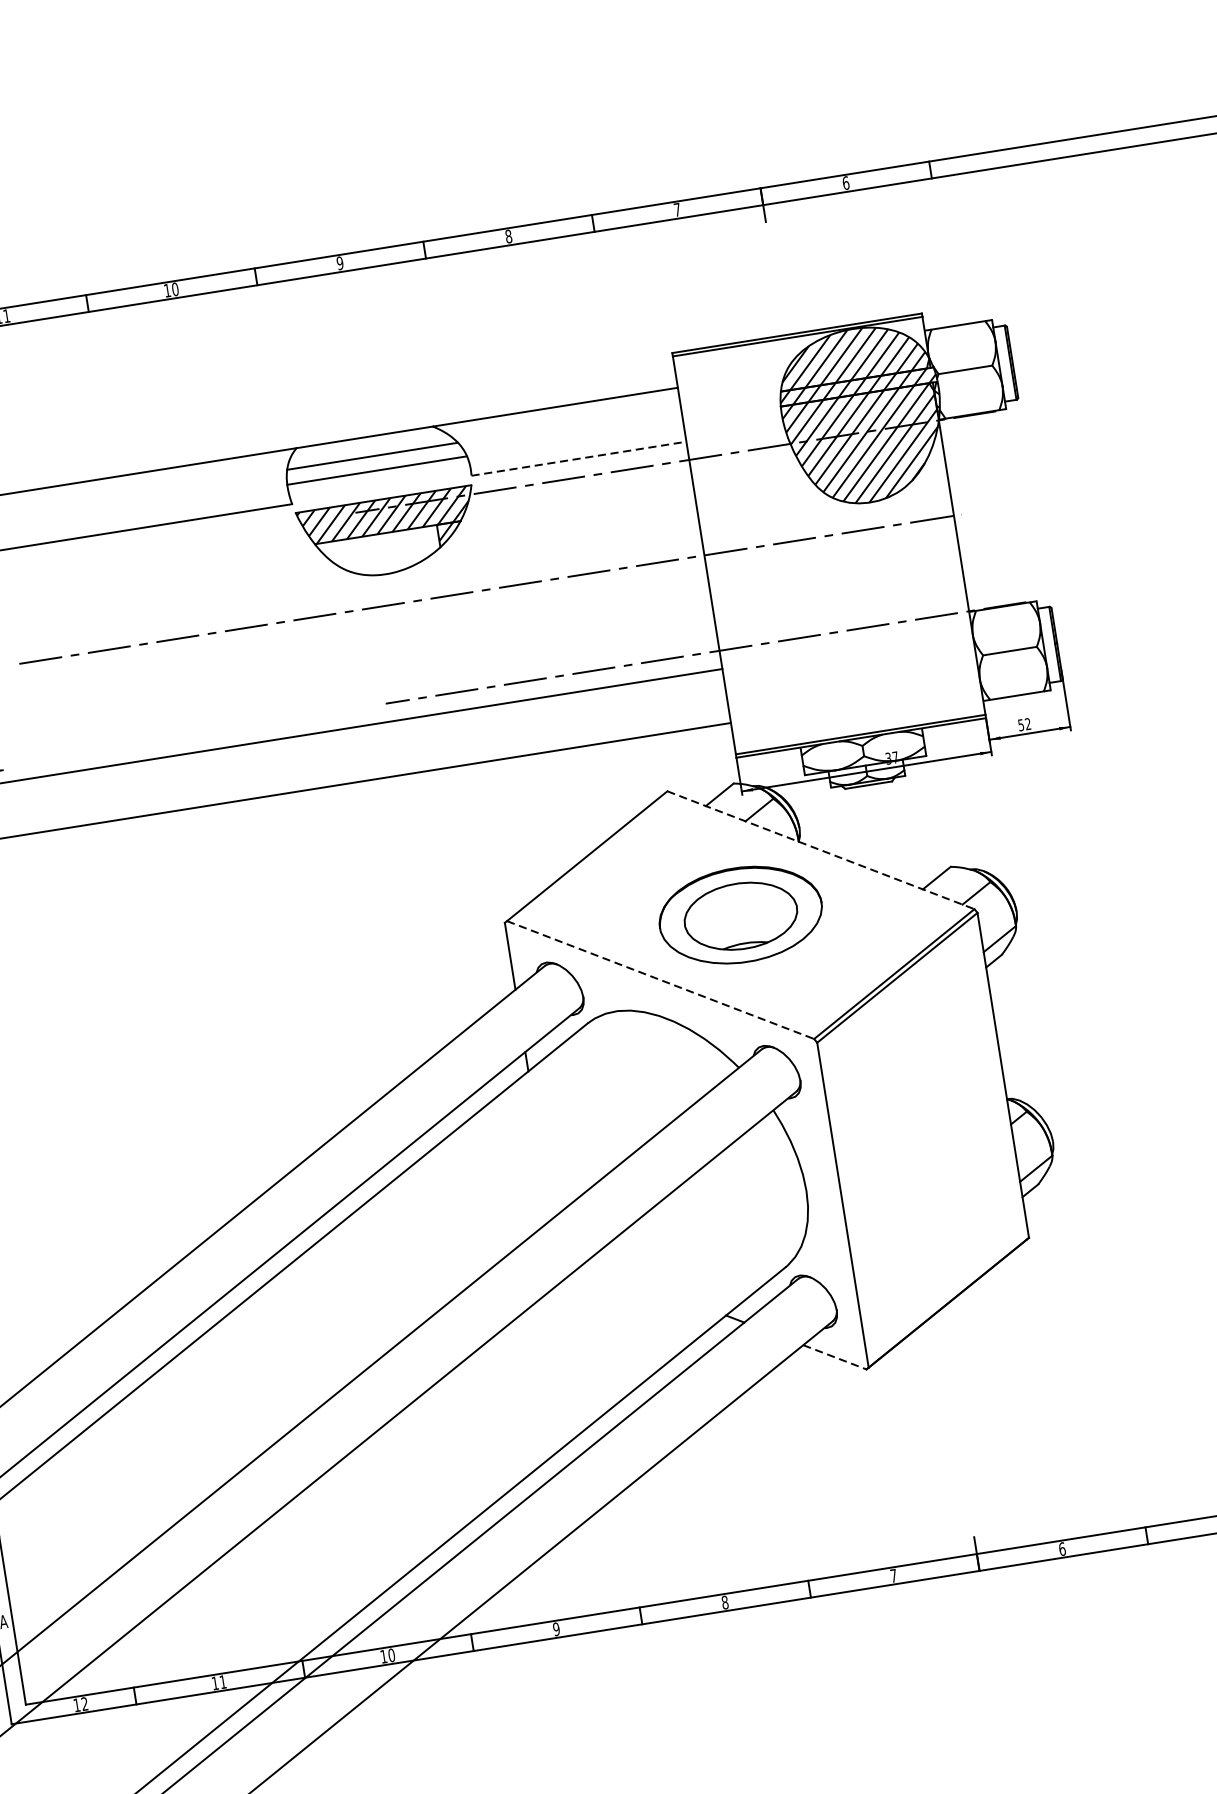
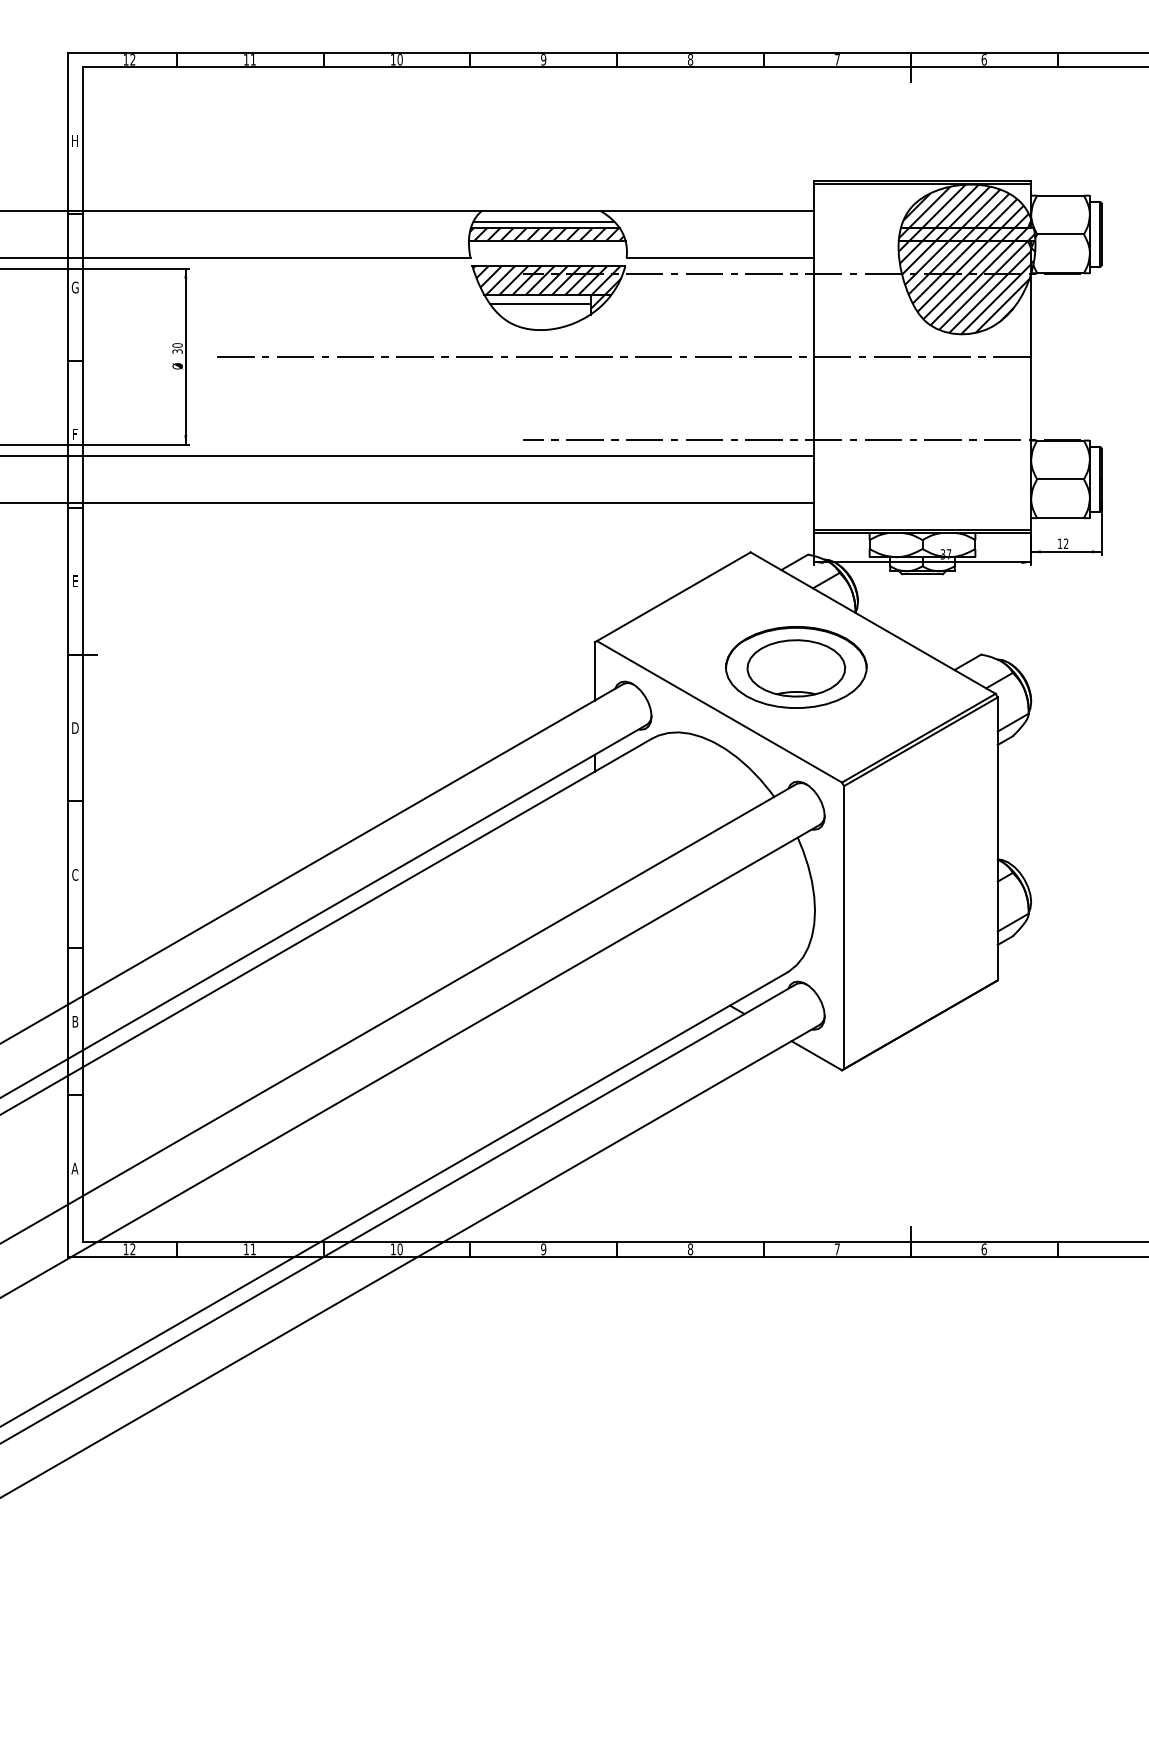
line: (369, 449) -> (543, 221), added
line: (579, 458) -> (720, 257), dashed -> solid
hatch: (375, 463) -> (546, 234), added
line: (380, 544) -> (540, 304), added
text: (1020, 724) -> (1059, 543), 52 -> 12
line: (821, 850) -> (873, 623), dashed -> solid
line: (660, 980) -> (719, 712), dashed -> solid
line: (835, 1356) -> (817, 1055), dashed -> solid

